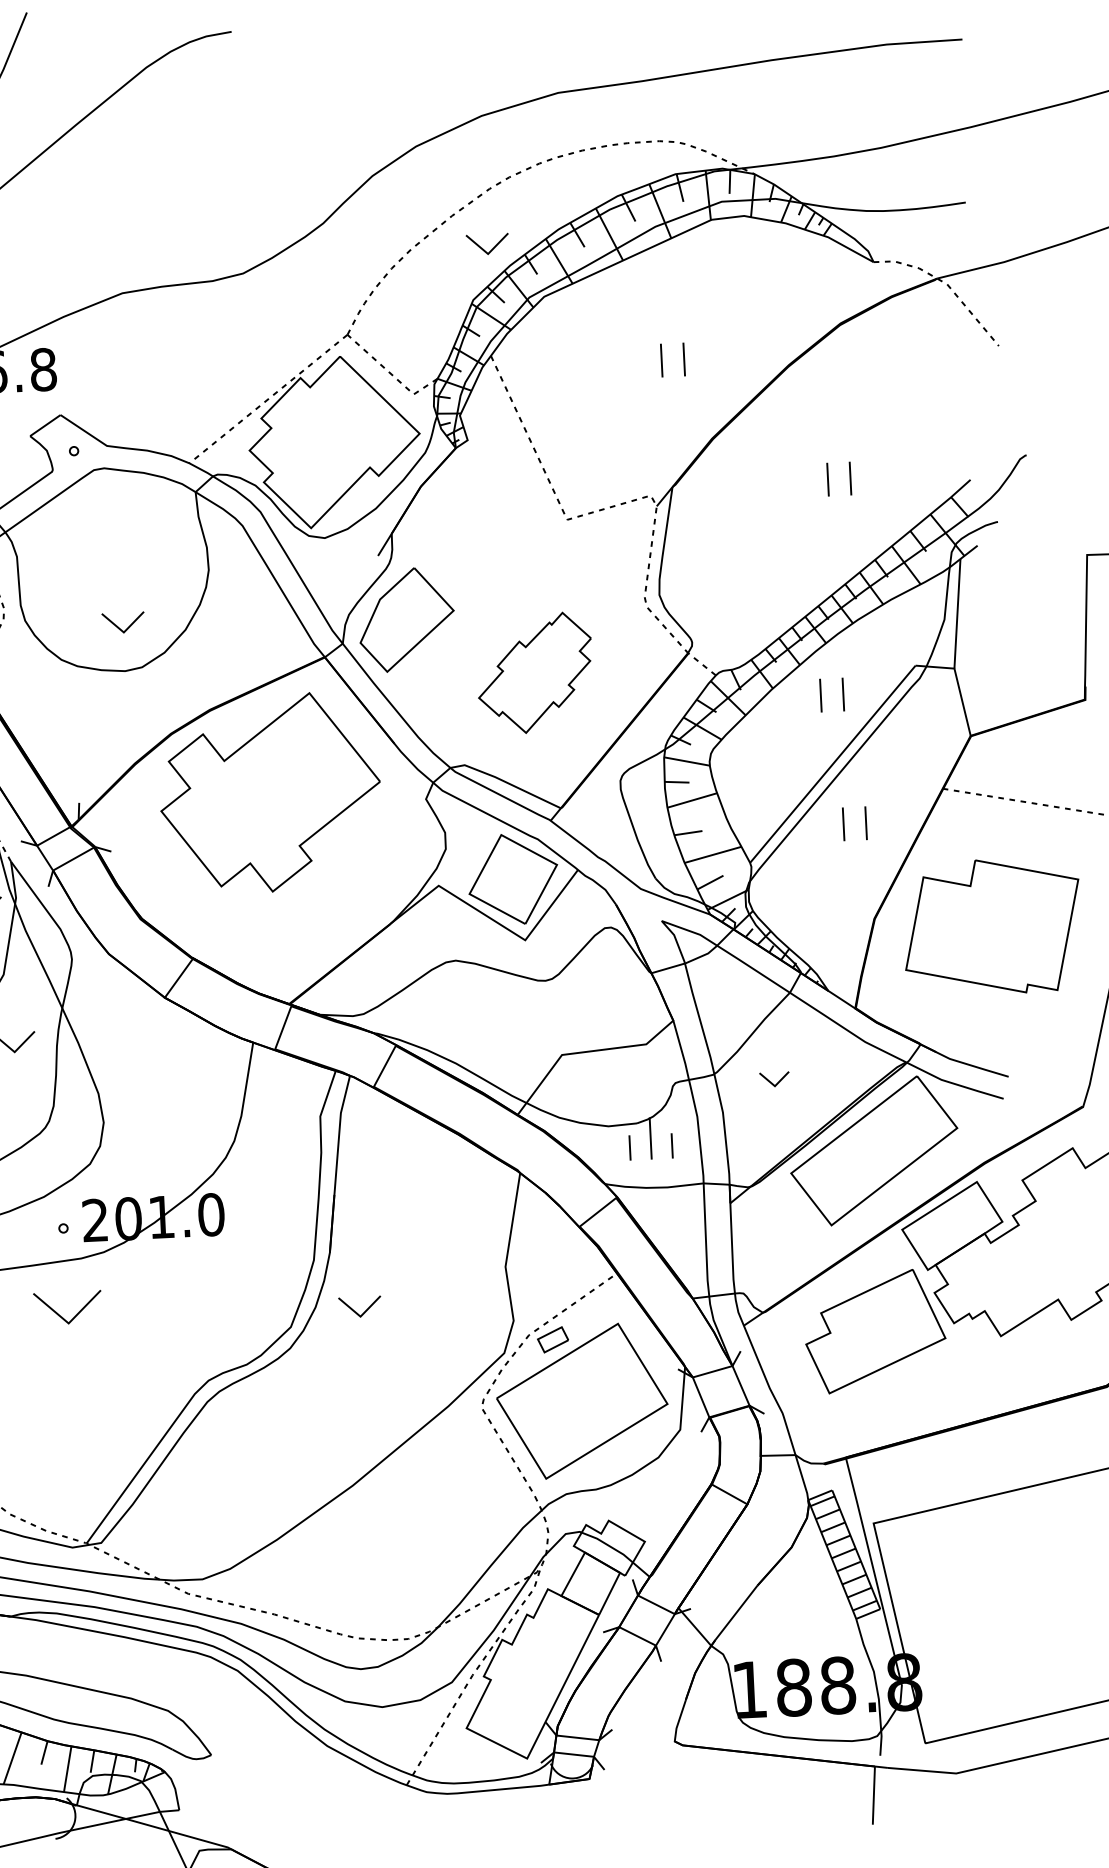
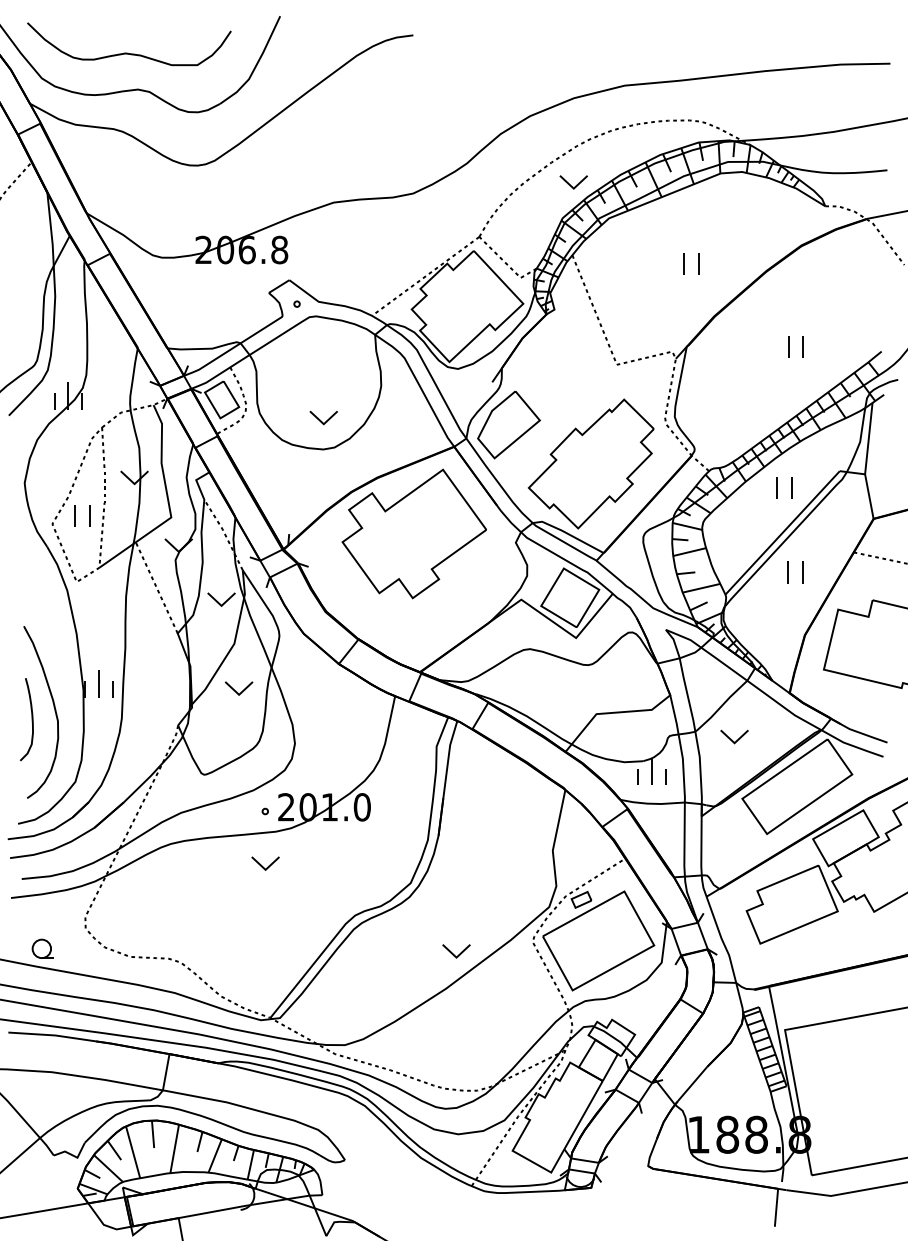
part: (534, 672) -> (590, 463), size x1.67
part: (774, 1078) -> (734, 736), size x1.43
part: (67, 1307) -> (265, 863), size x0.62
part: (360, 1307) -> (456, 951), moved

